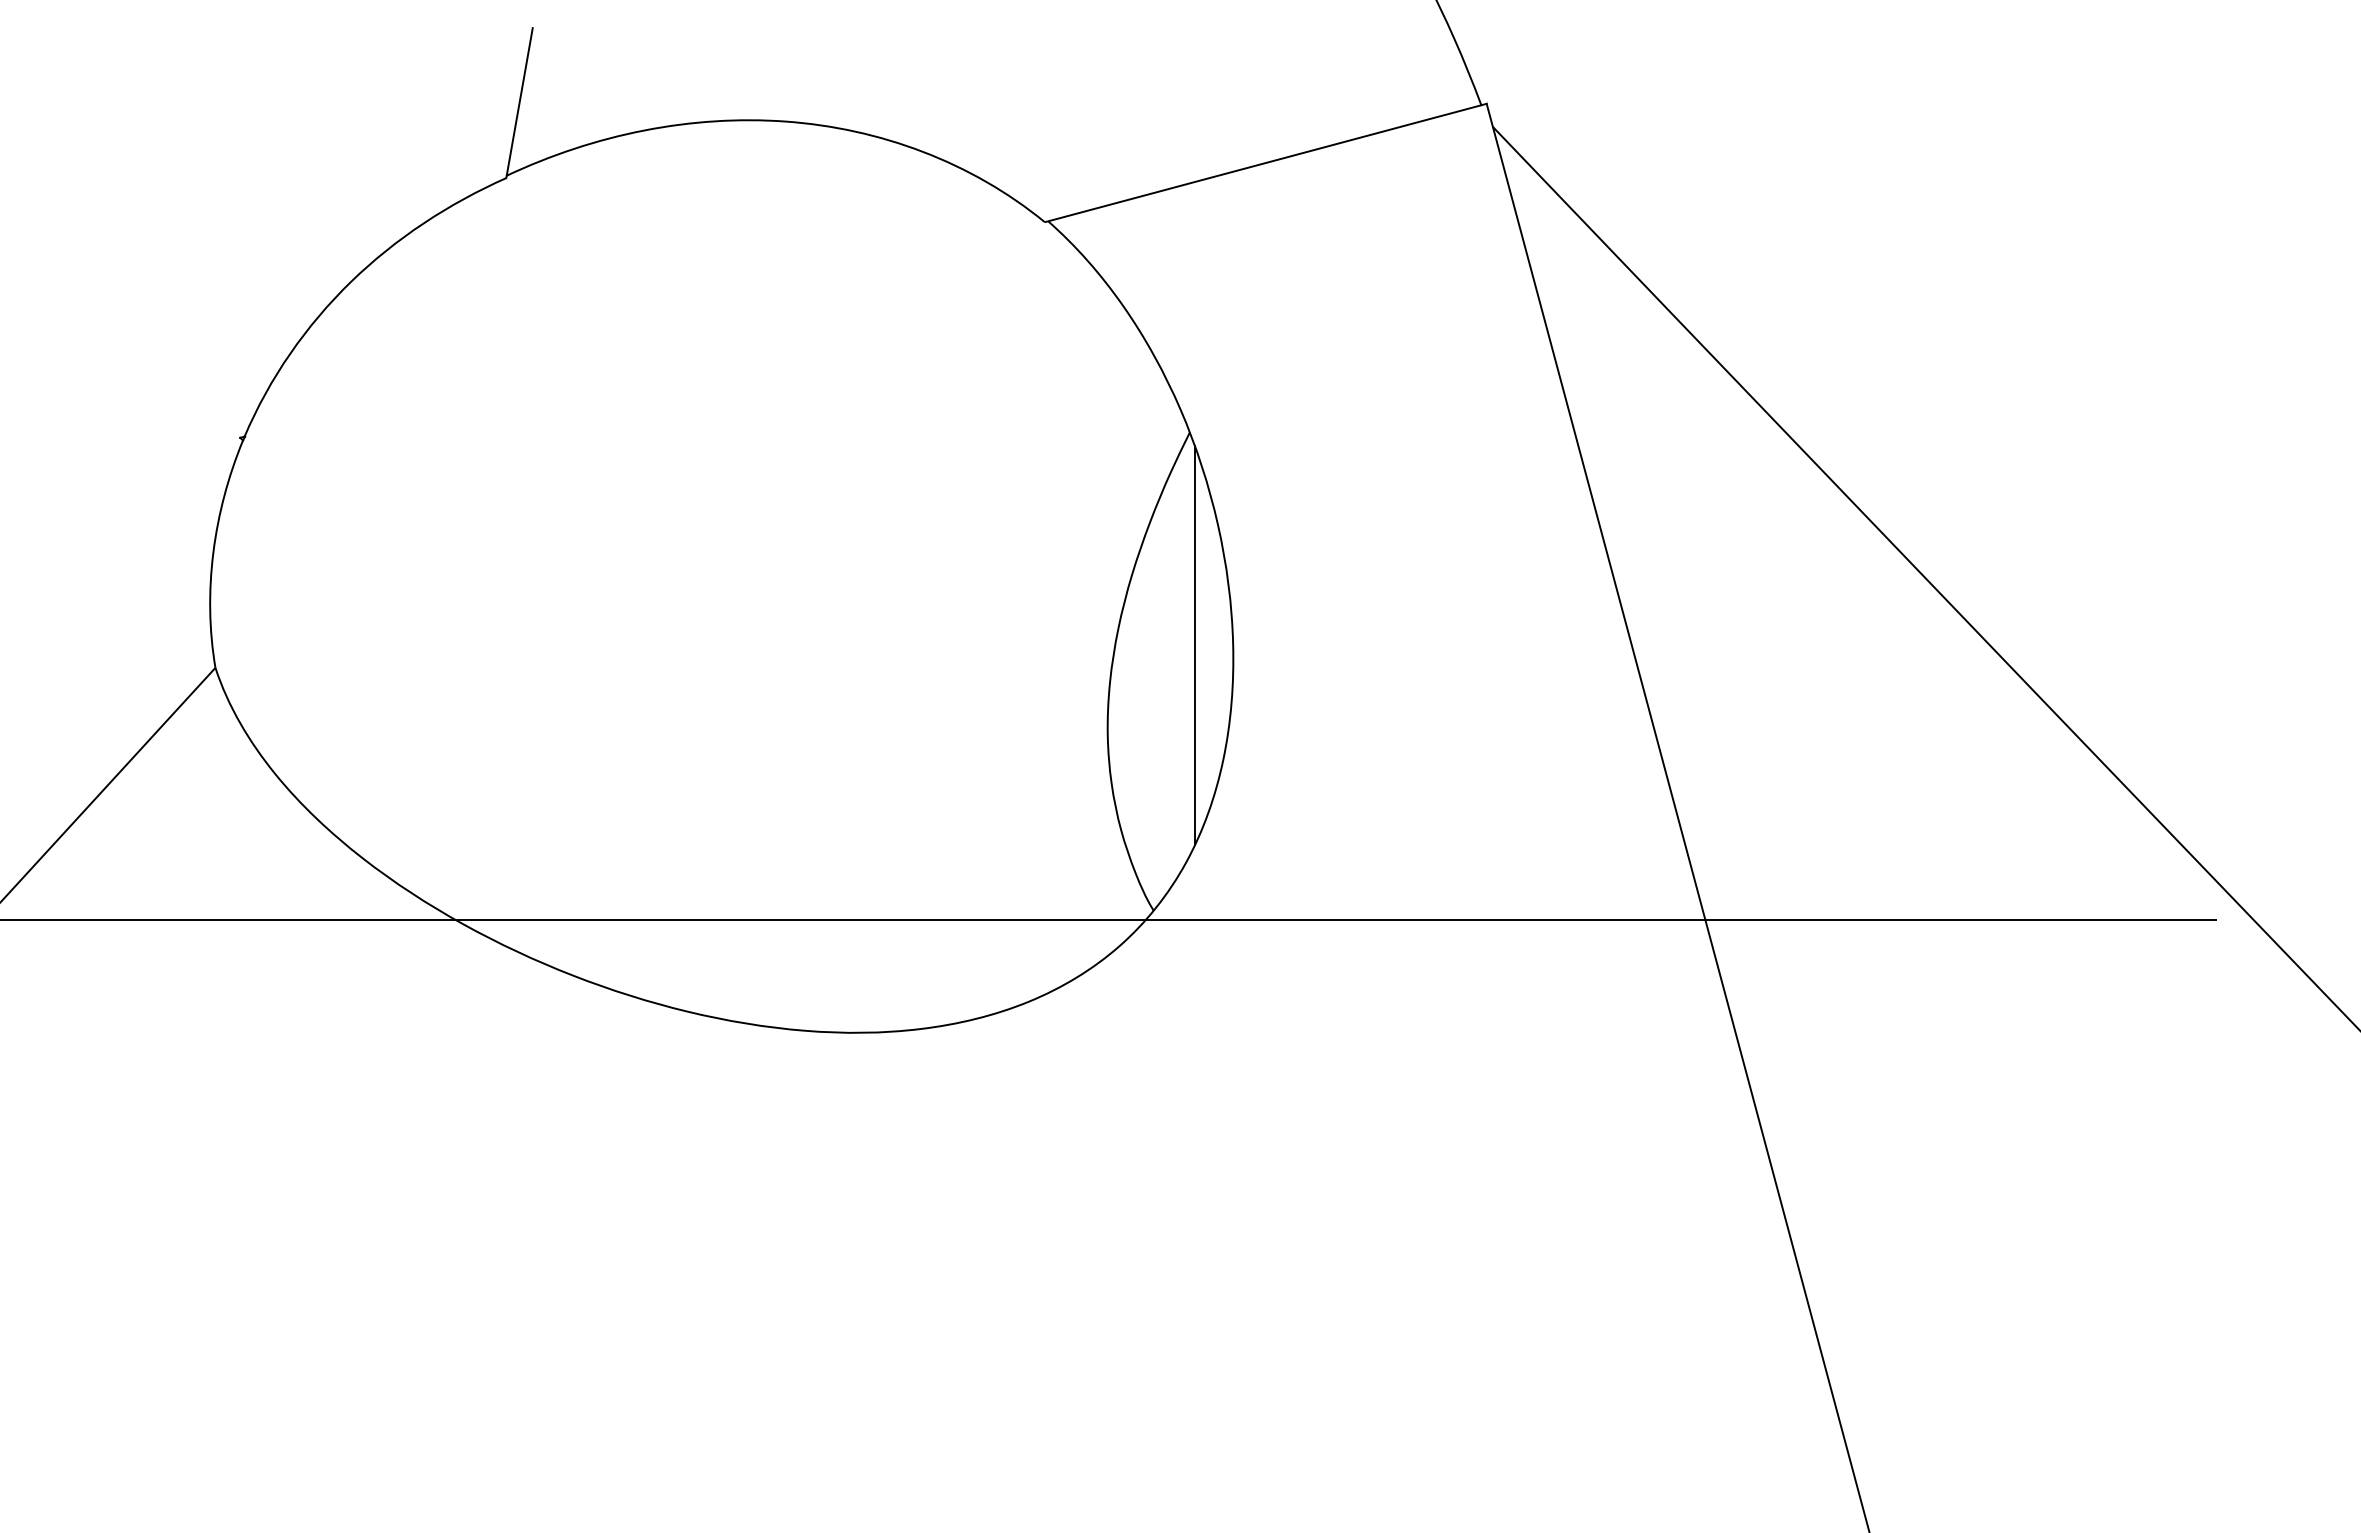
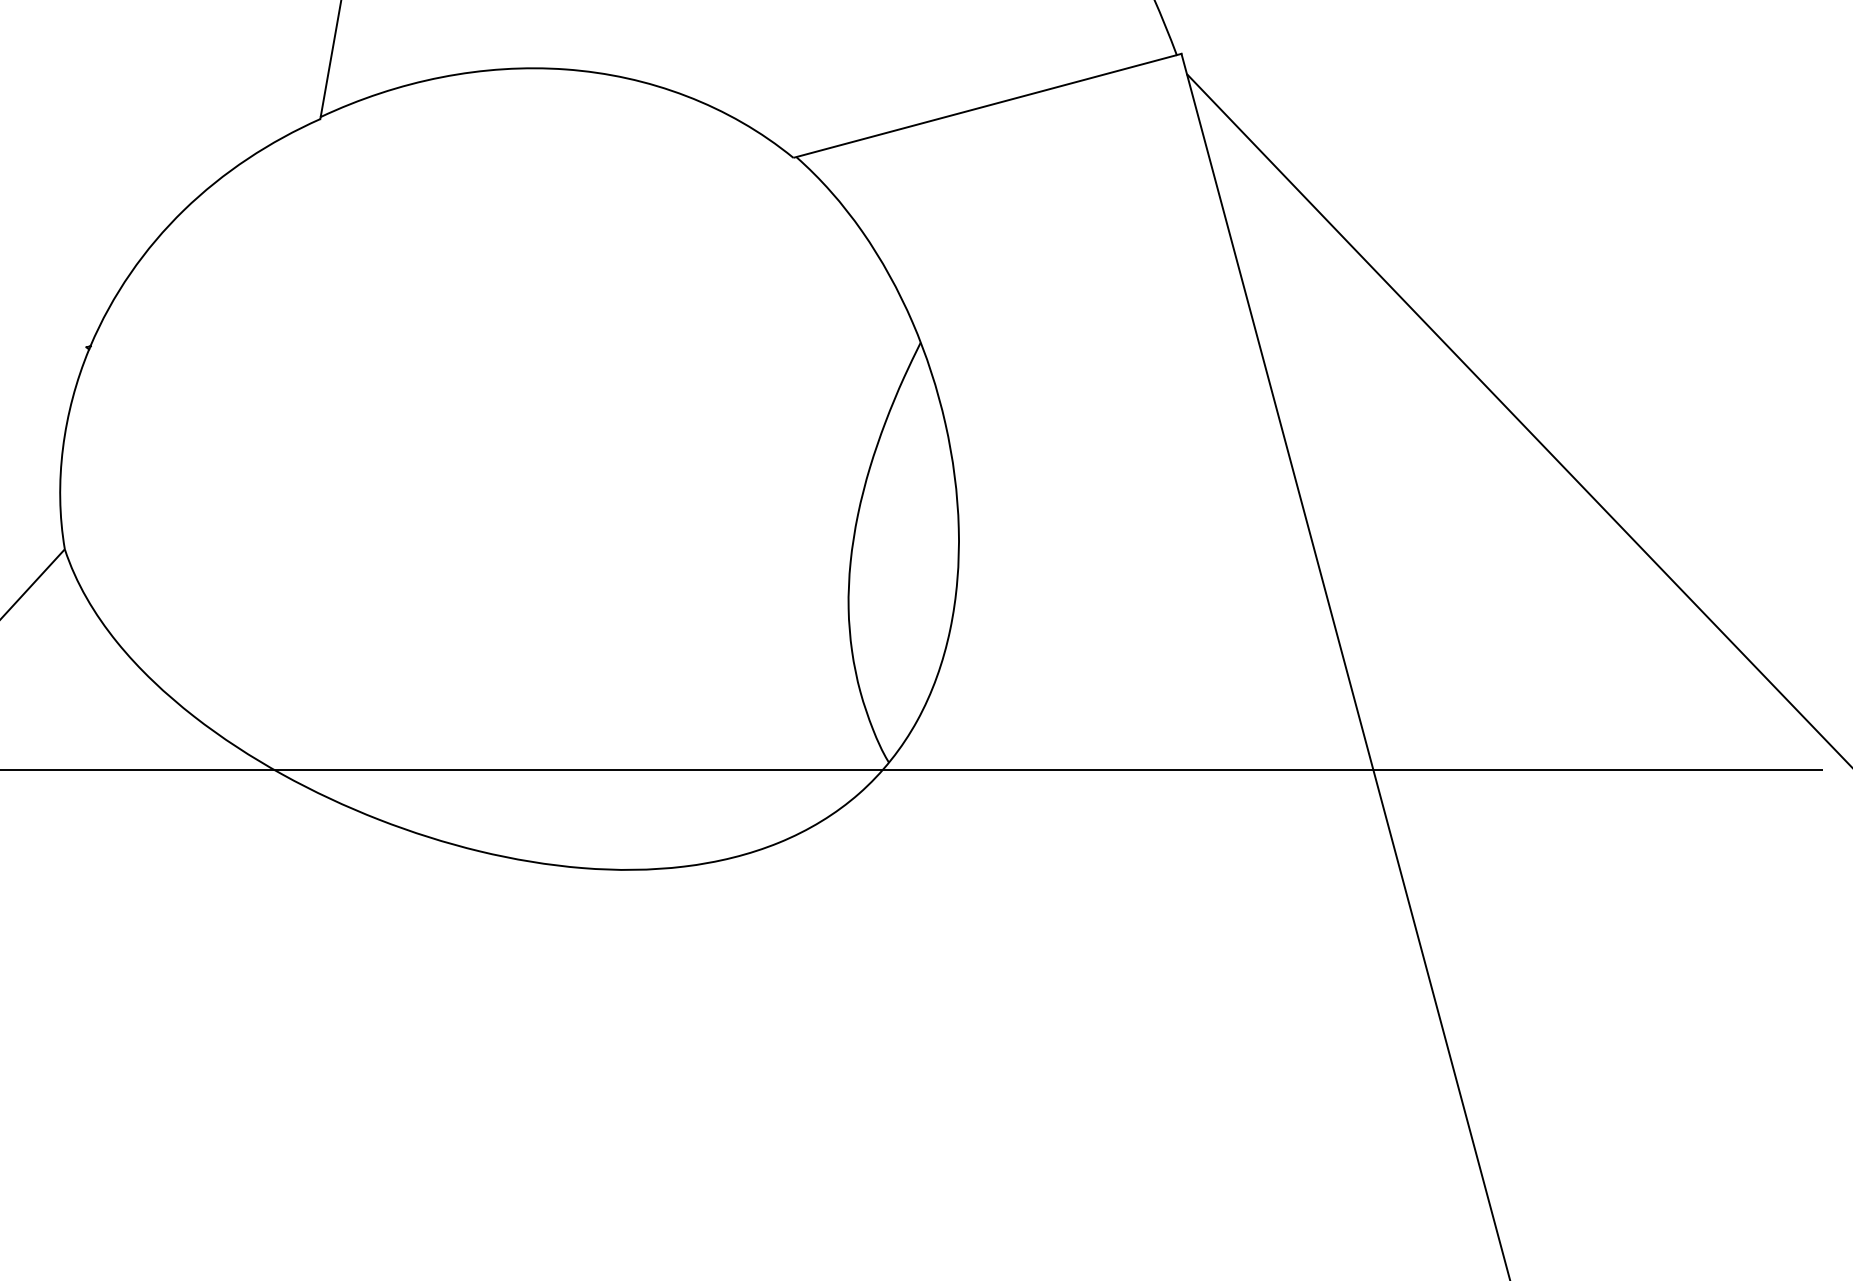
line: (1194, 645) -> (924, 529), removed

